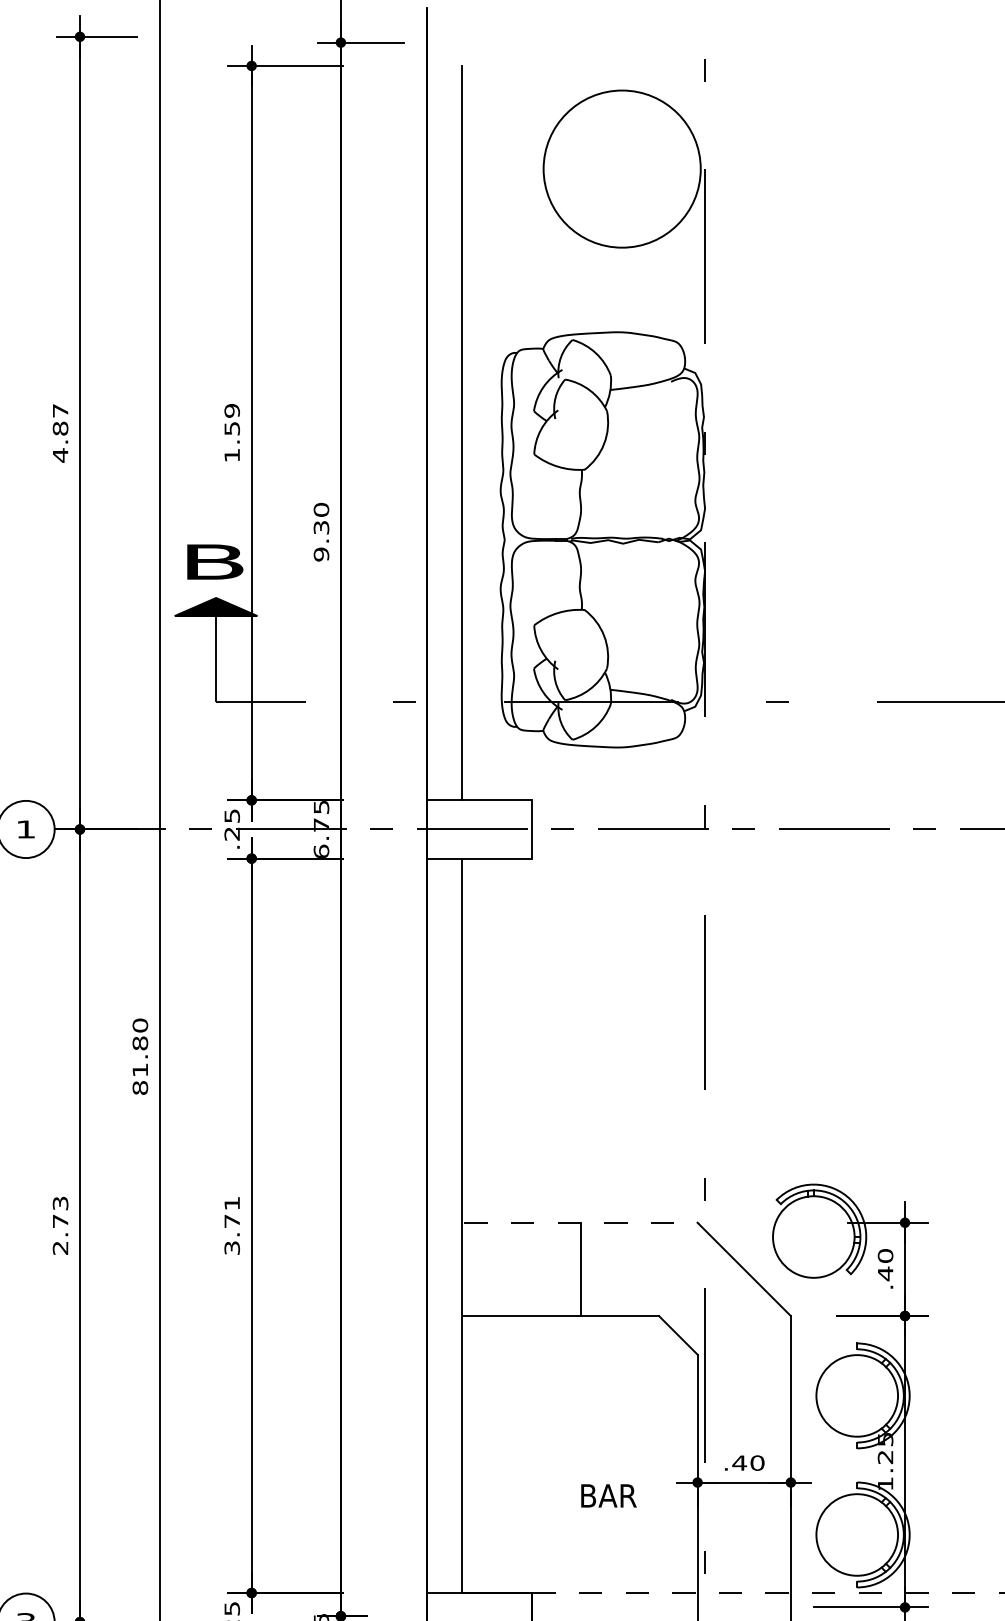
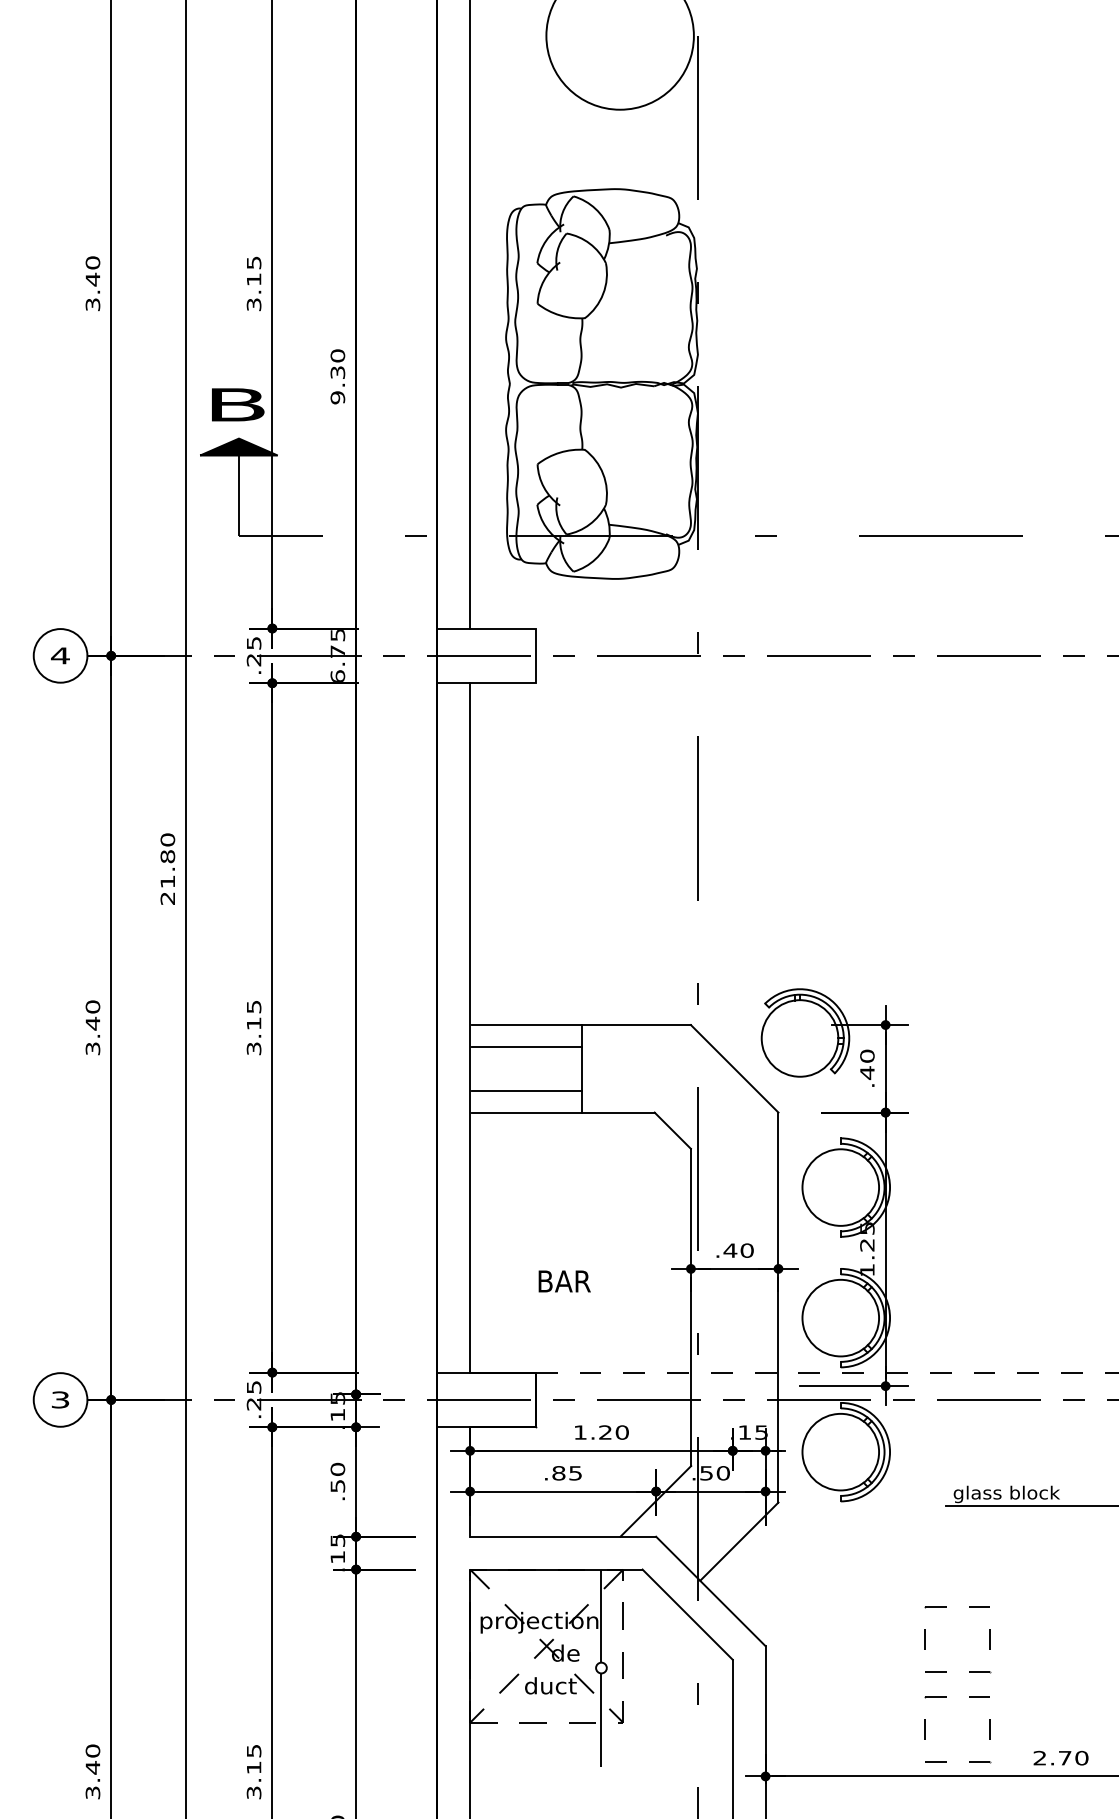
text: (60, 432) -> (92, 283), 4.87 -> 3.40
text: (231, 432) -> (253, 283), 1.59 -> 3.15
text: (25, 829) -> (60, 655), 1 -> 4
text: (139, 1087) -> (167, 898), 81.80 -> 21.80
text: (232, 1212) -> (254, 1015), 3.71 -> 3.15
line: (582, 1223) -> (582, 1025), dashed -> solid
text: (60, 1225) -> (92, 1027), 2.73 -> 3.40
line: (522, 1245) -> (526, 1046), added
line: (522, 1292) -> (526, 1090), added
text: (608, 1495) -> (564, 1281), moved

